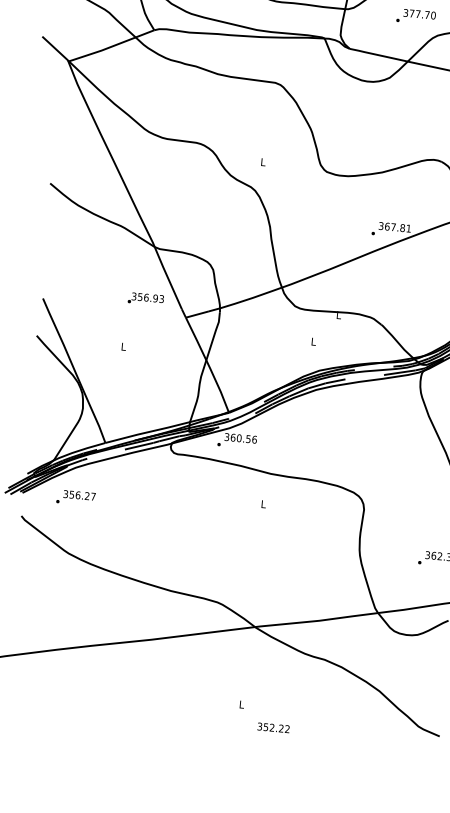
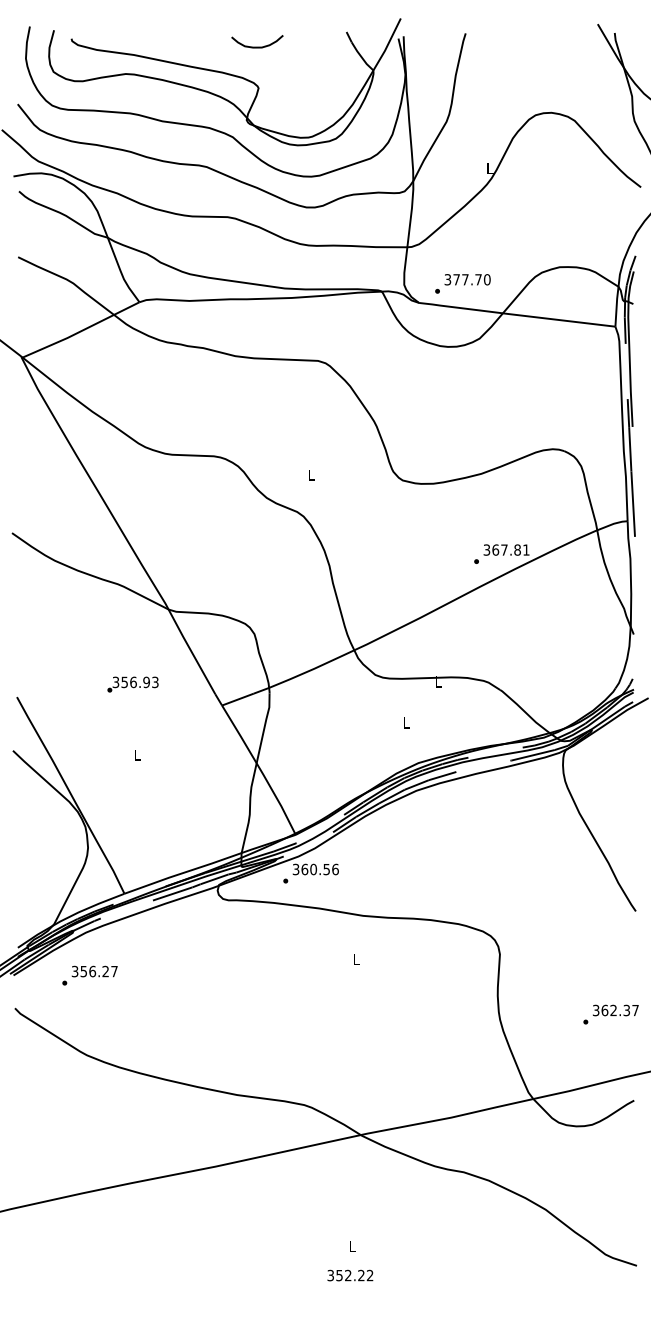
text: (415, 16) -> (462, 283), moved
text: (145, 299) -> (132, 684), moved
text: (273, 727) -> (350, 1275), moved

